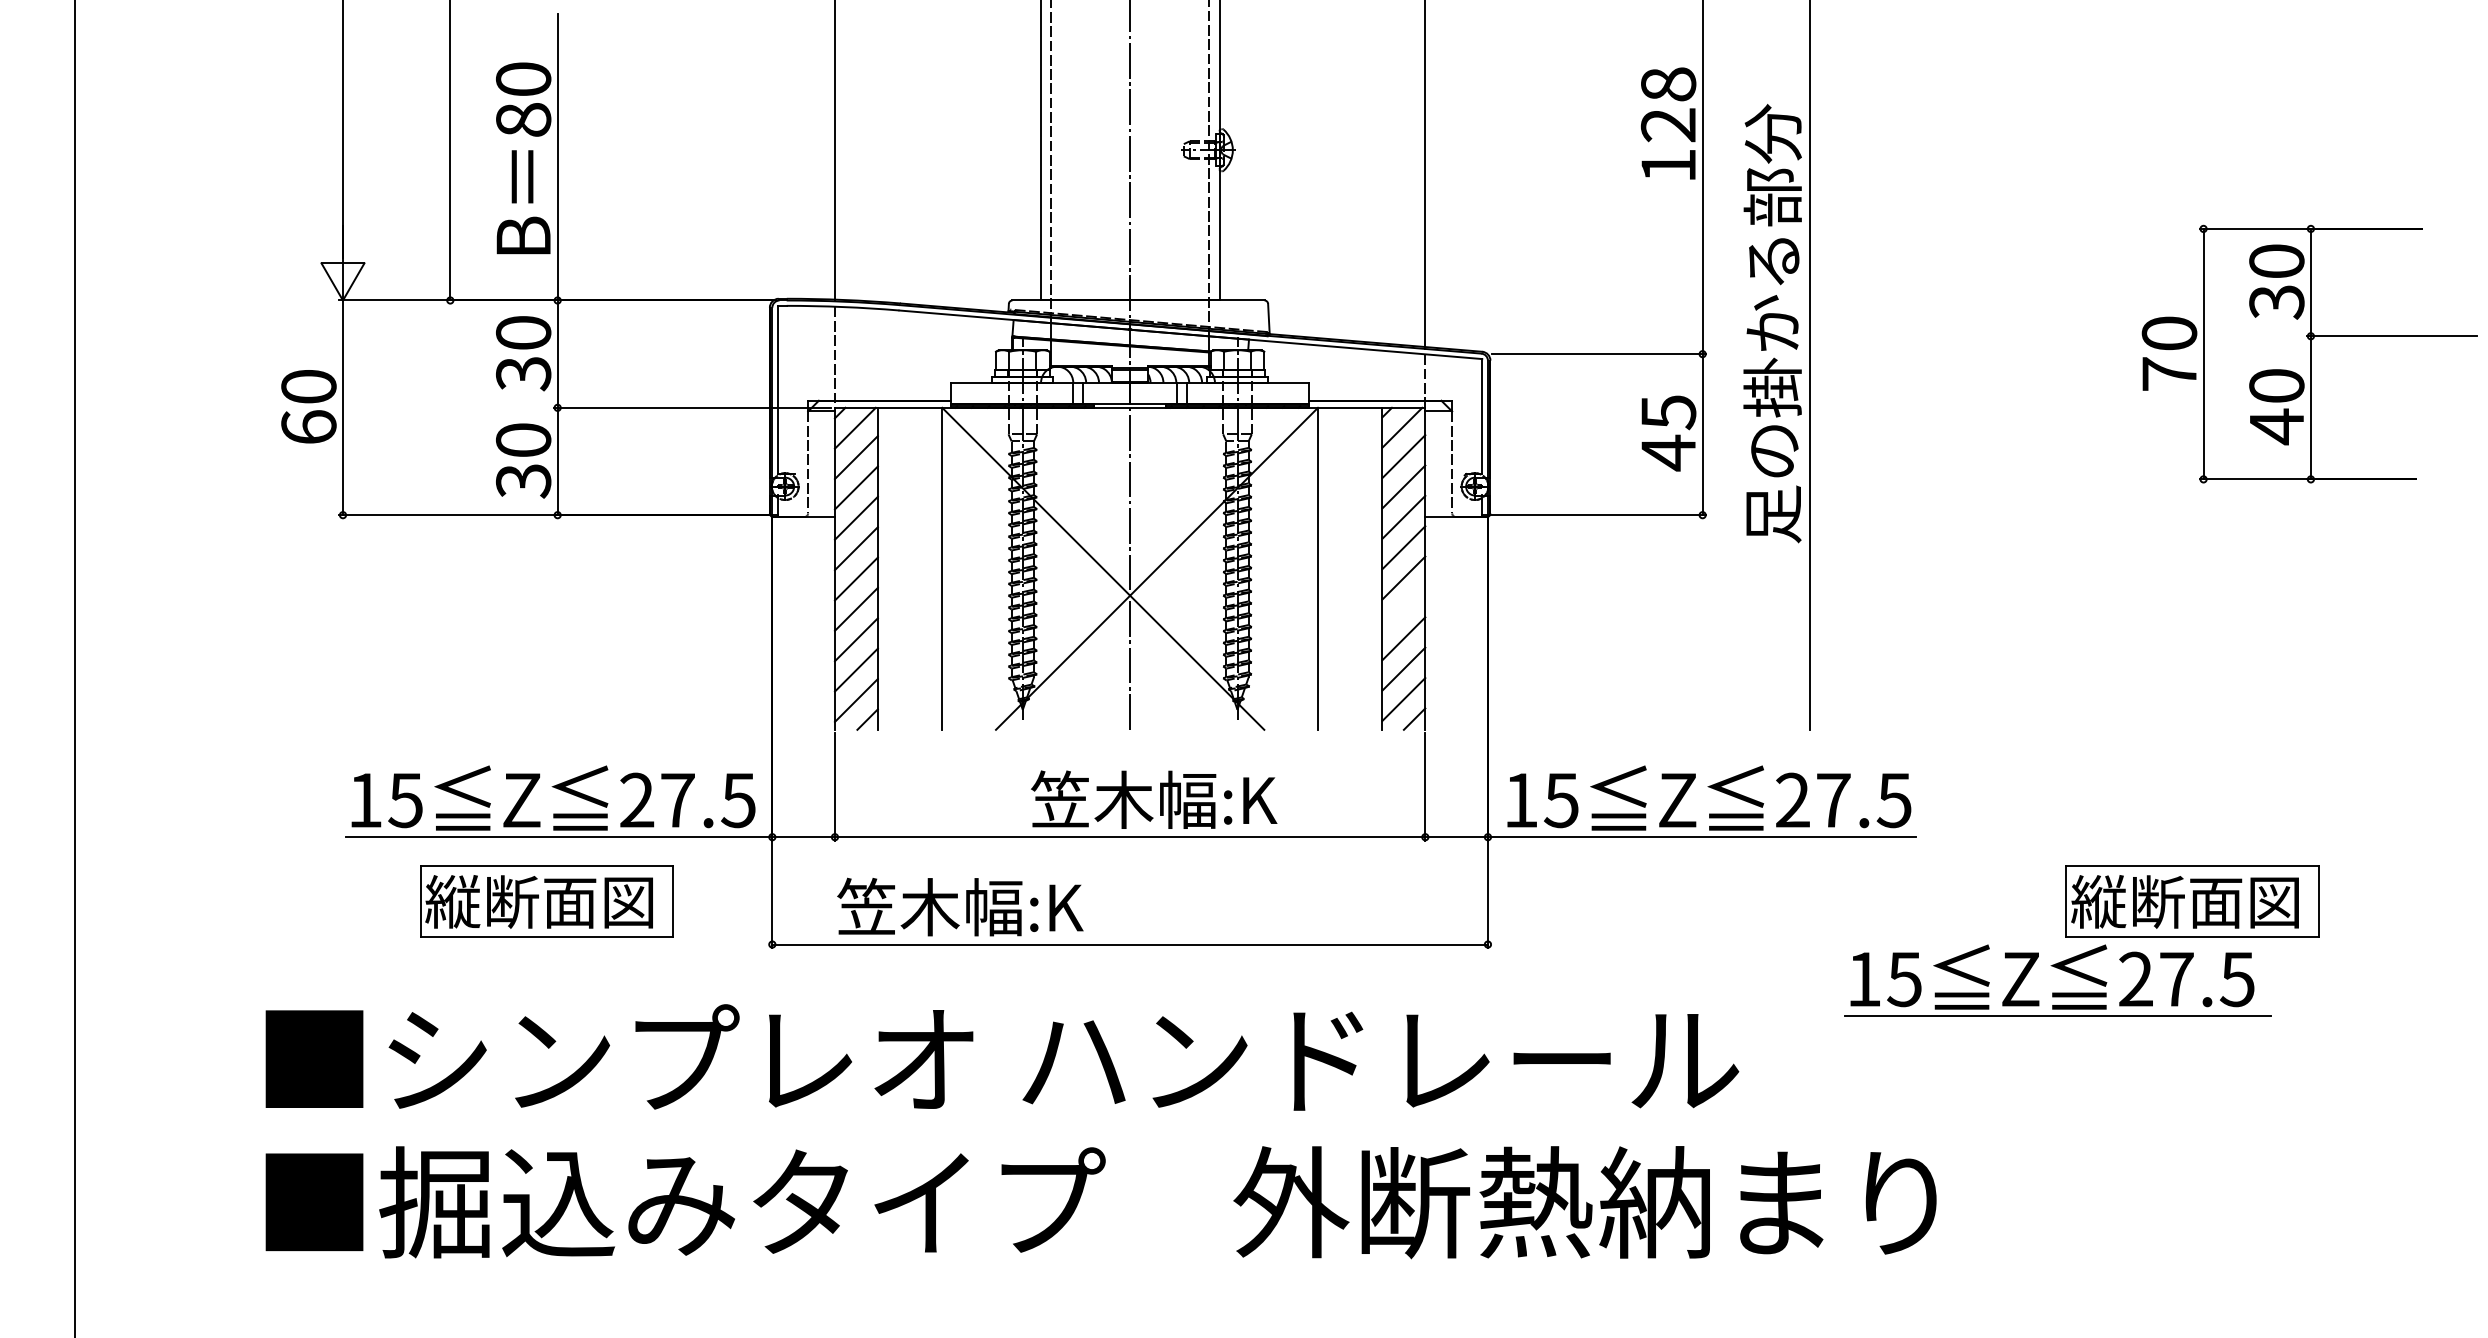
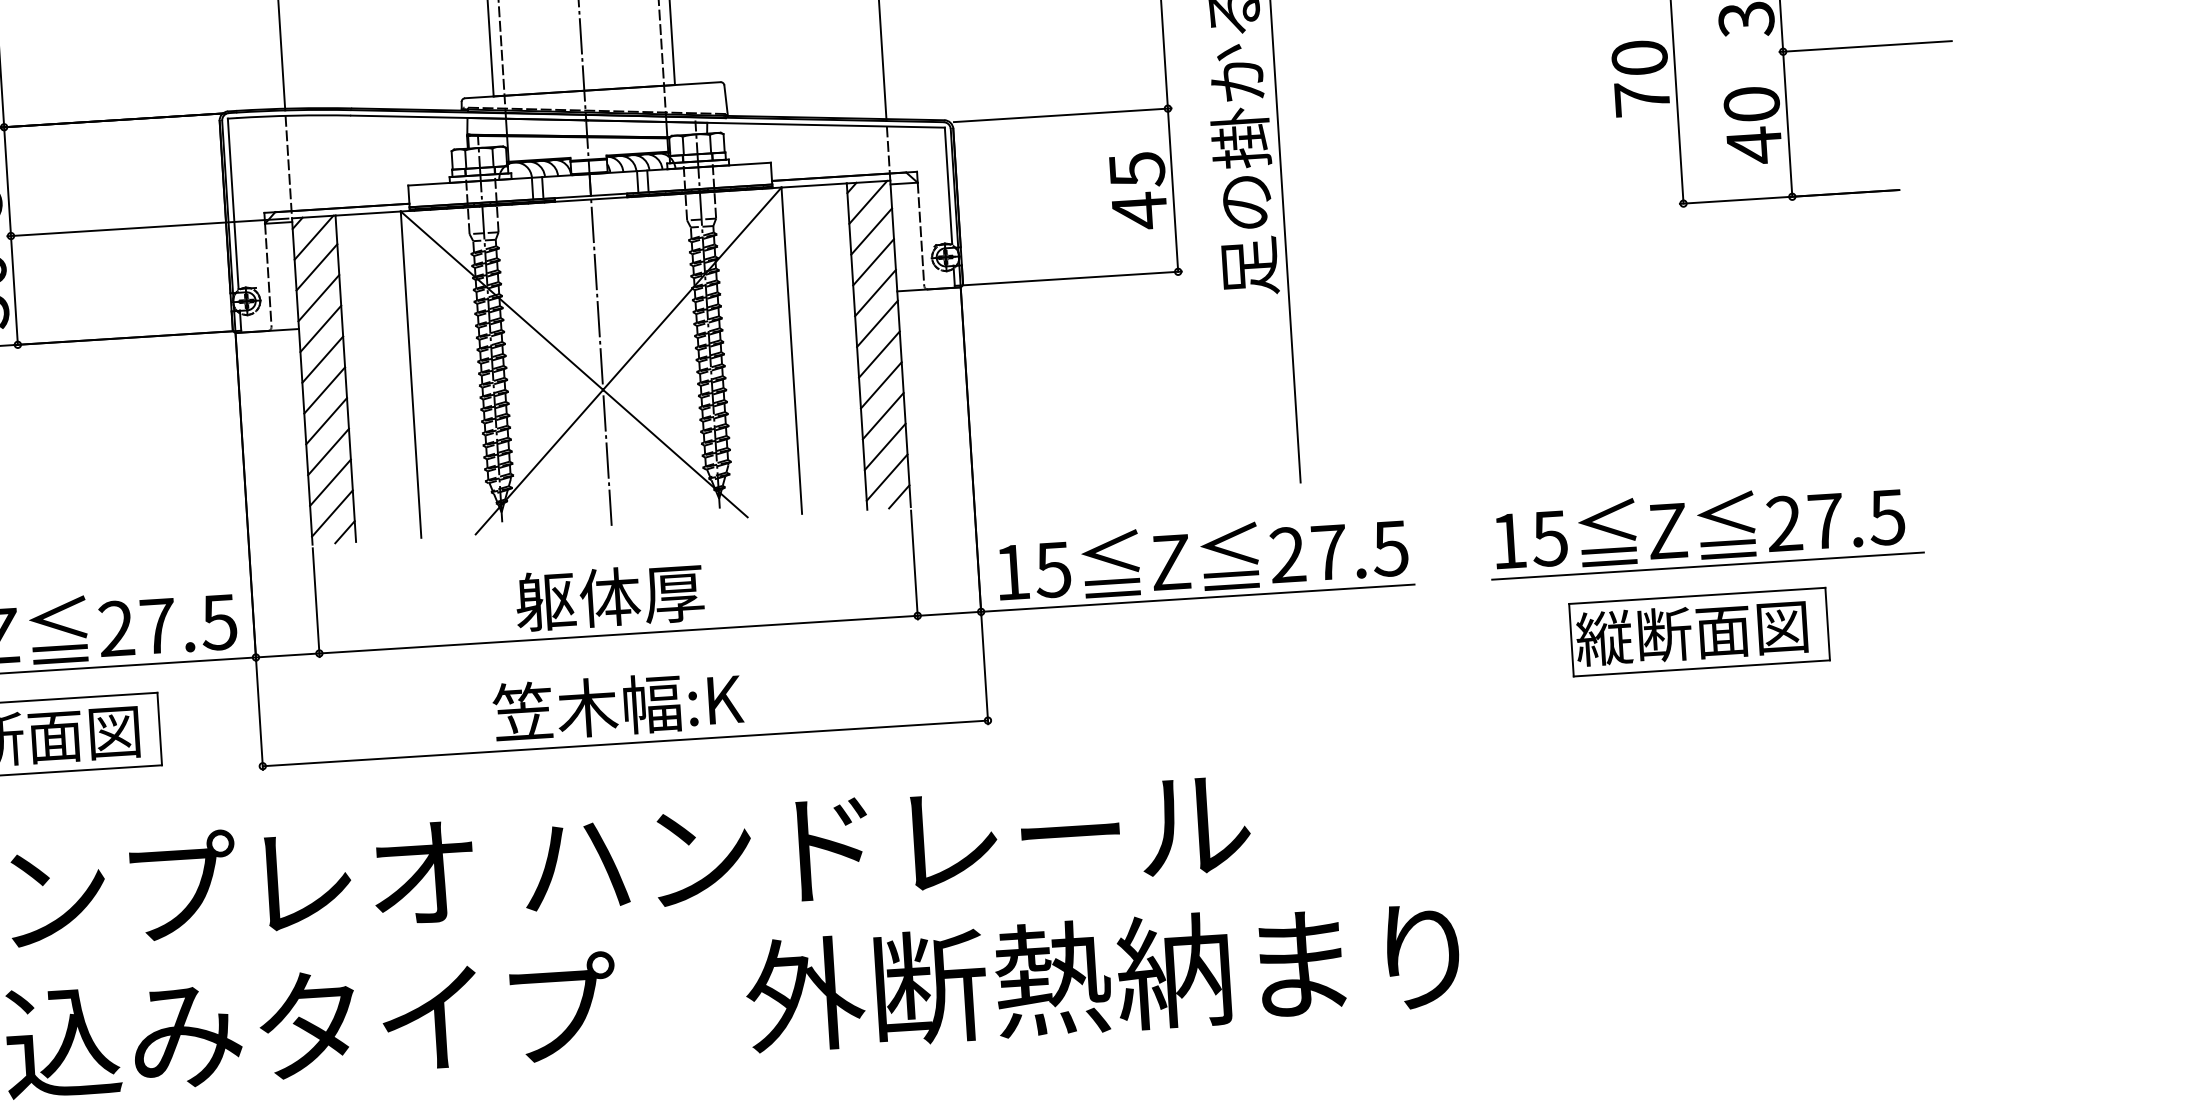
line: (1403, 607) -> (880, 384), added
text: (1154, 799) -> (640, 594), 笠木幅:K -> 躯体厚
text: (960, 906) -> (618, 705), moved
part: (2061, 970) -> (1708, 519), moved

